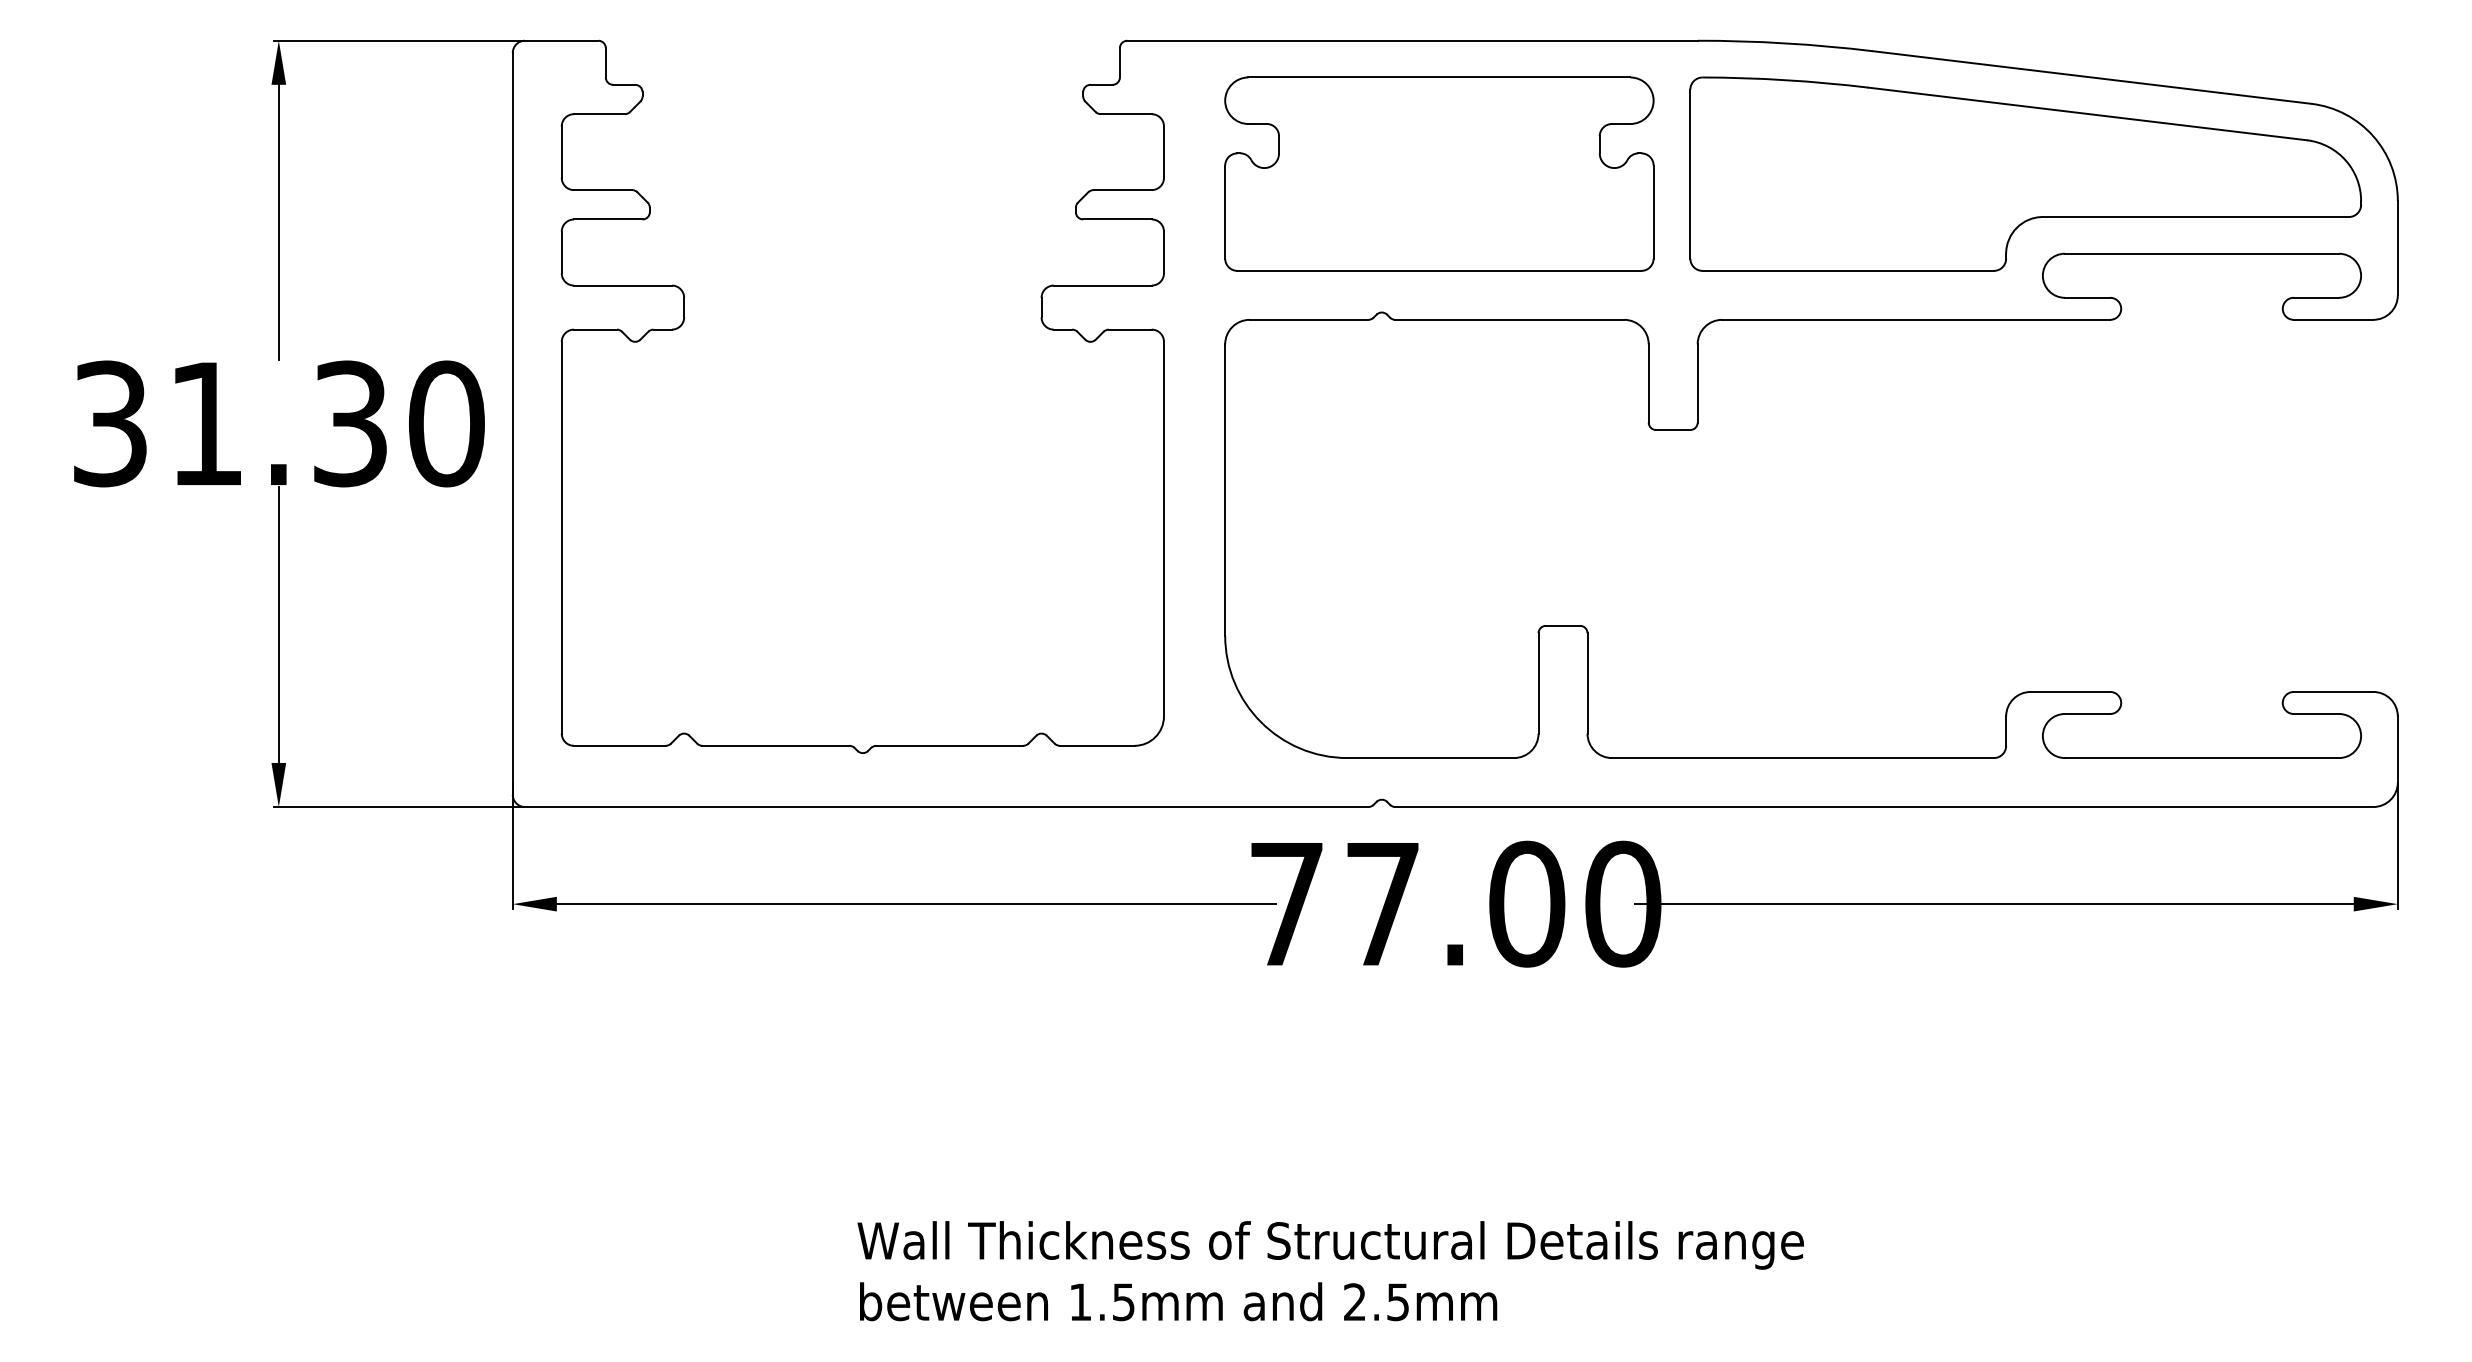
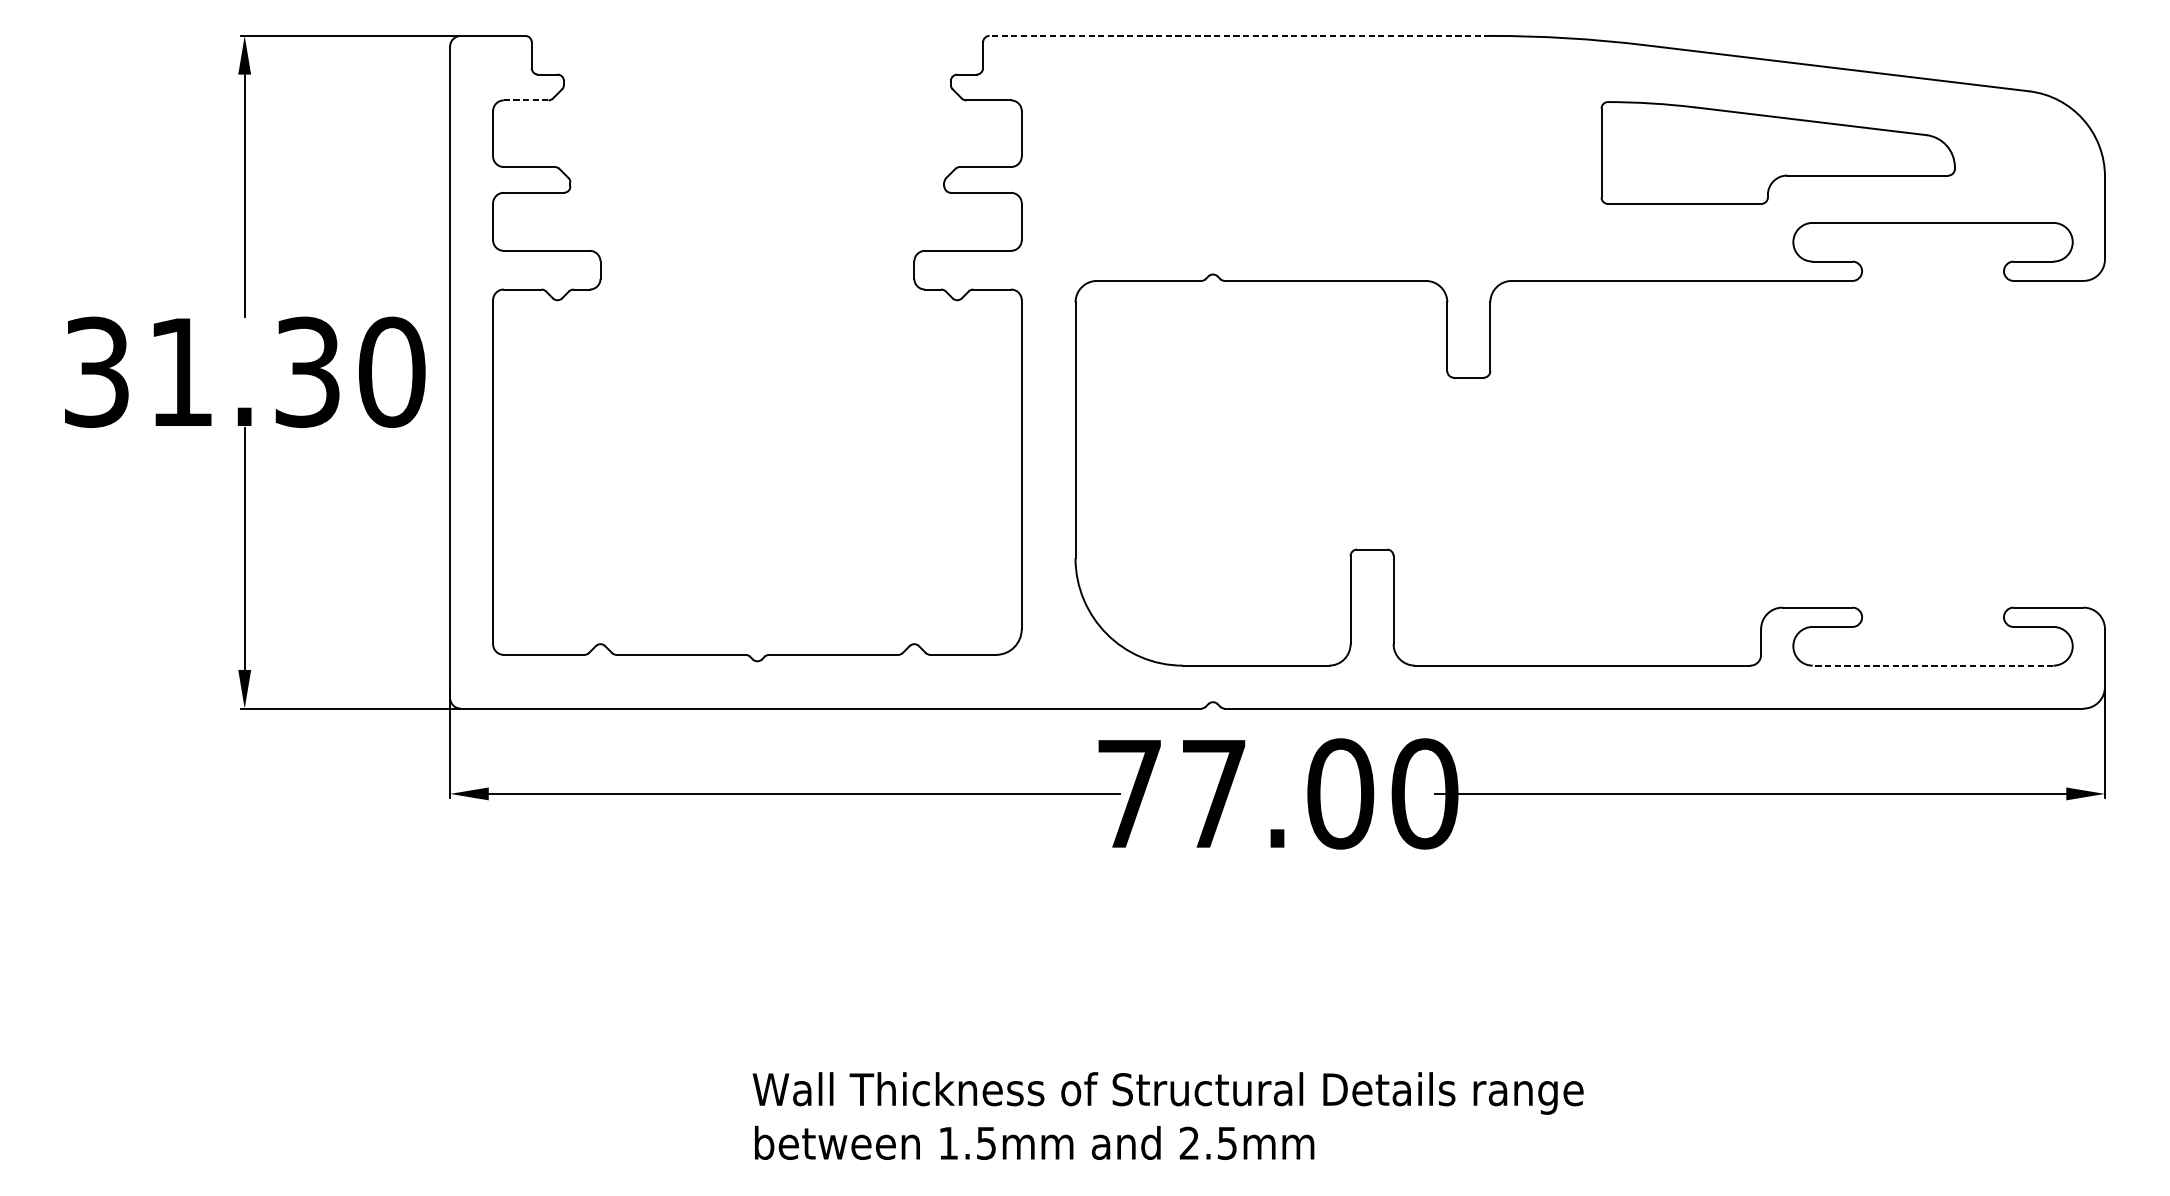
line: (1412, 40) -> (1239, 35), solid -> dashed
line: (599, 114) -> (526, 100), solid -> dashed
part: (1439, 173) -> (1263, 152), removed
part: (2025, 173) -> (1778, 152), size x0.6
line: (2201, 758) -> (1932, 666), solid -> dashed

